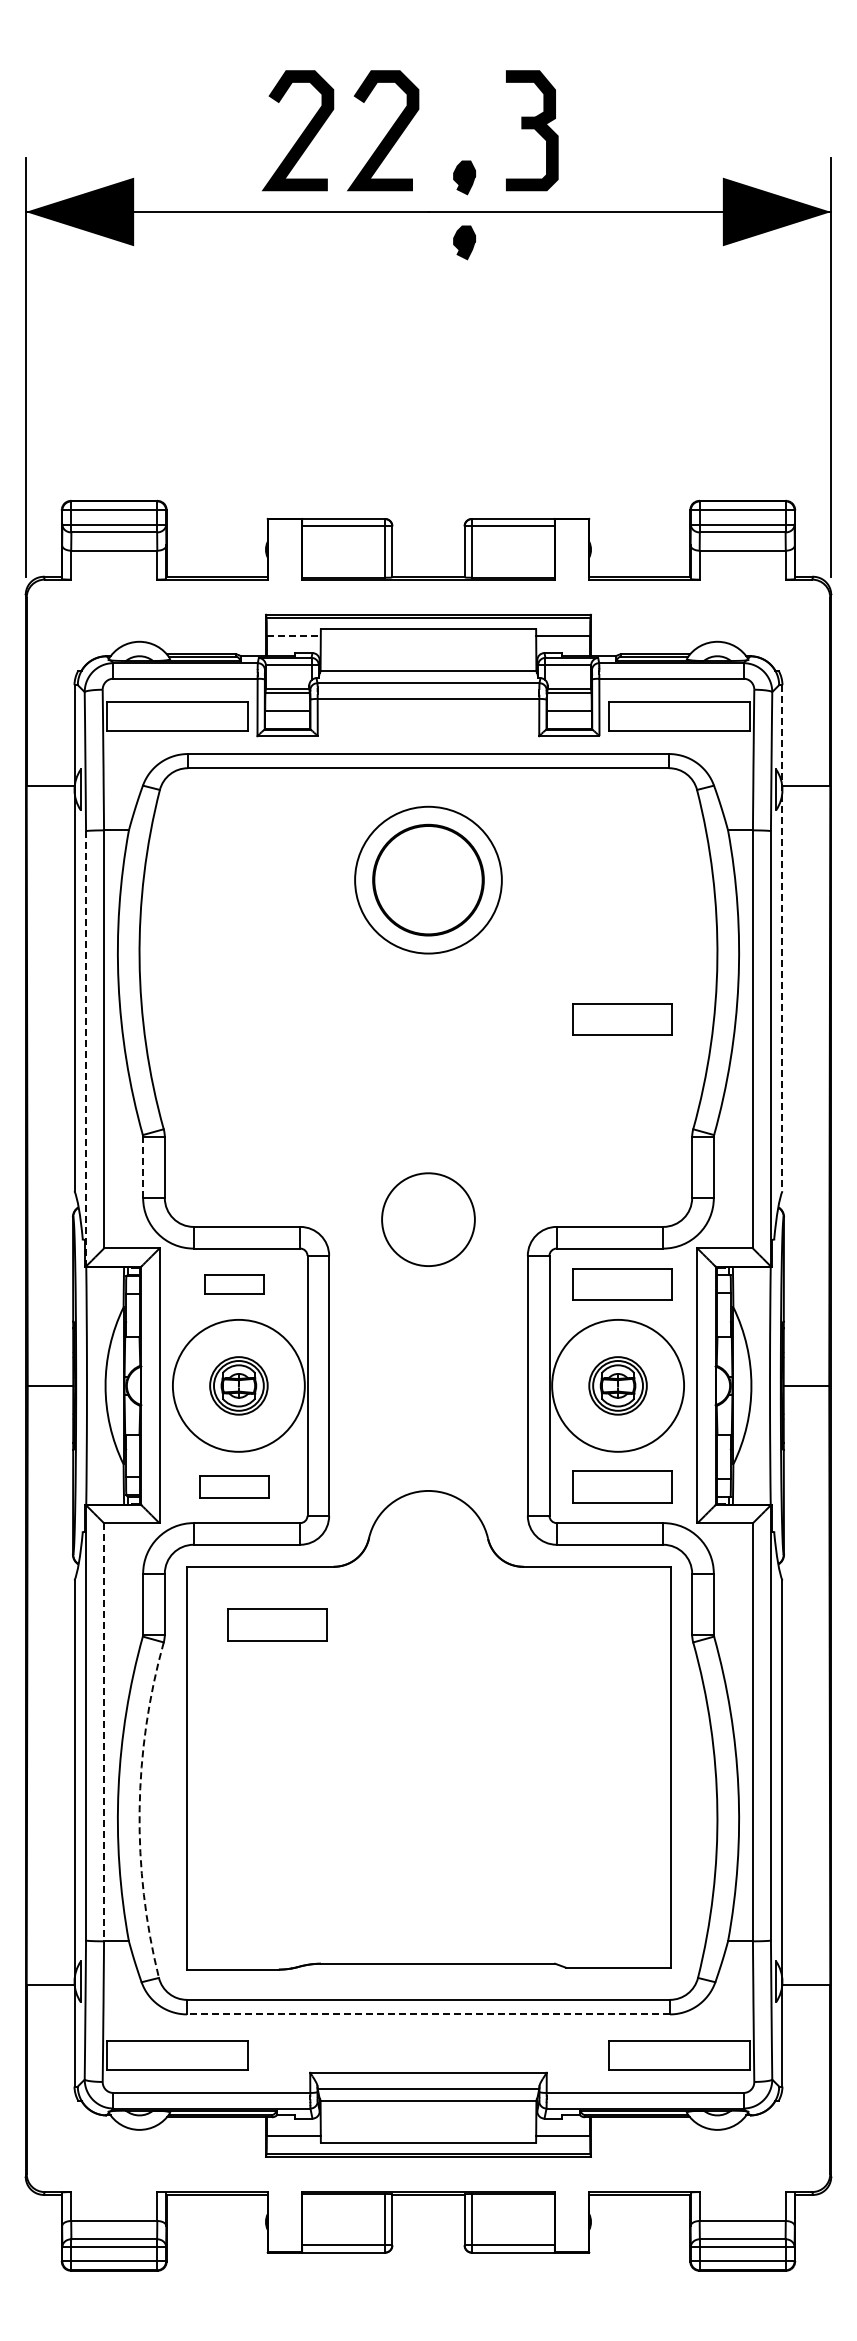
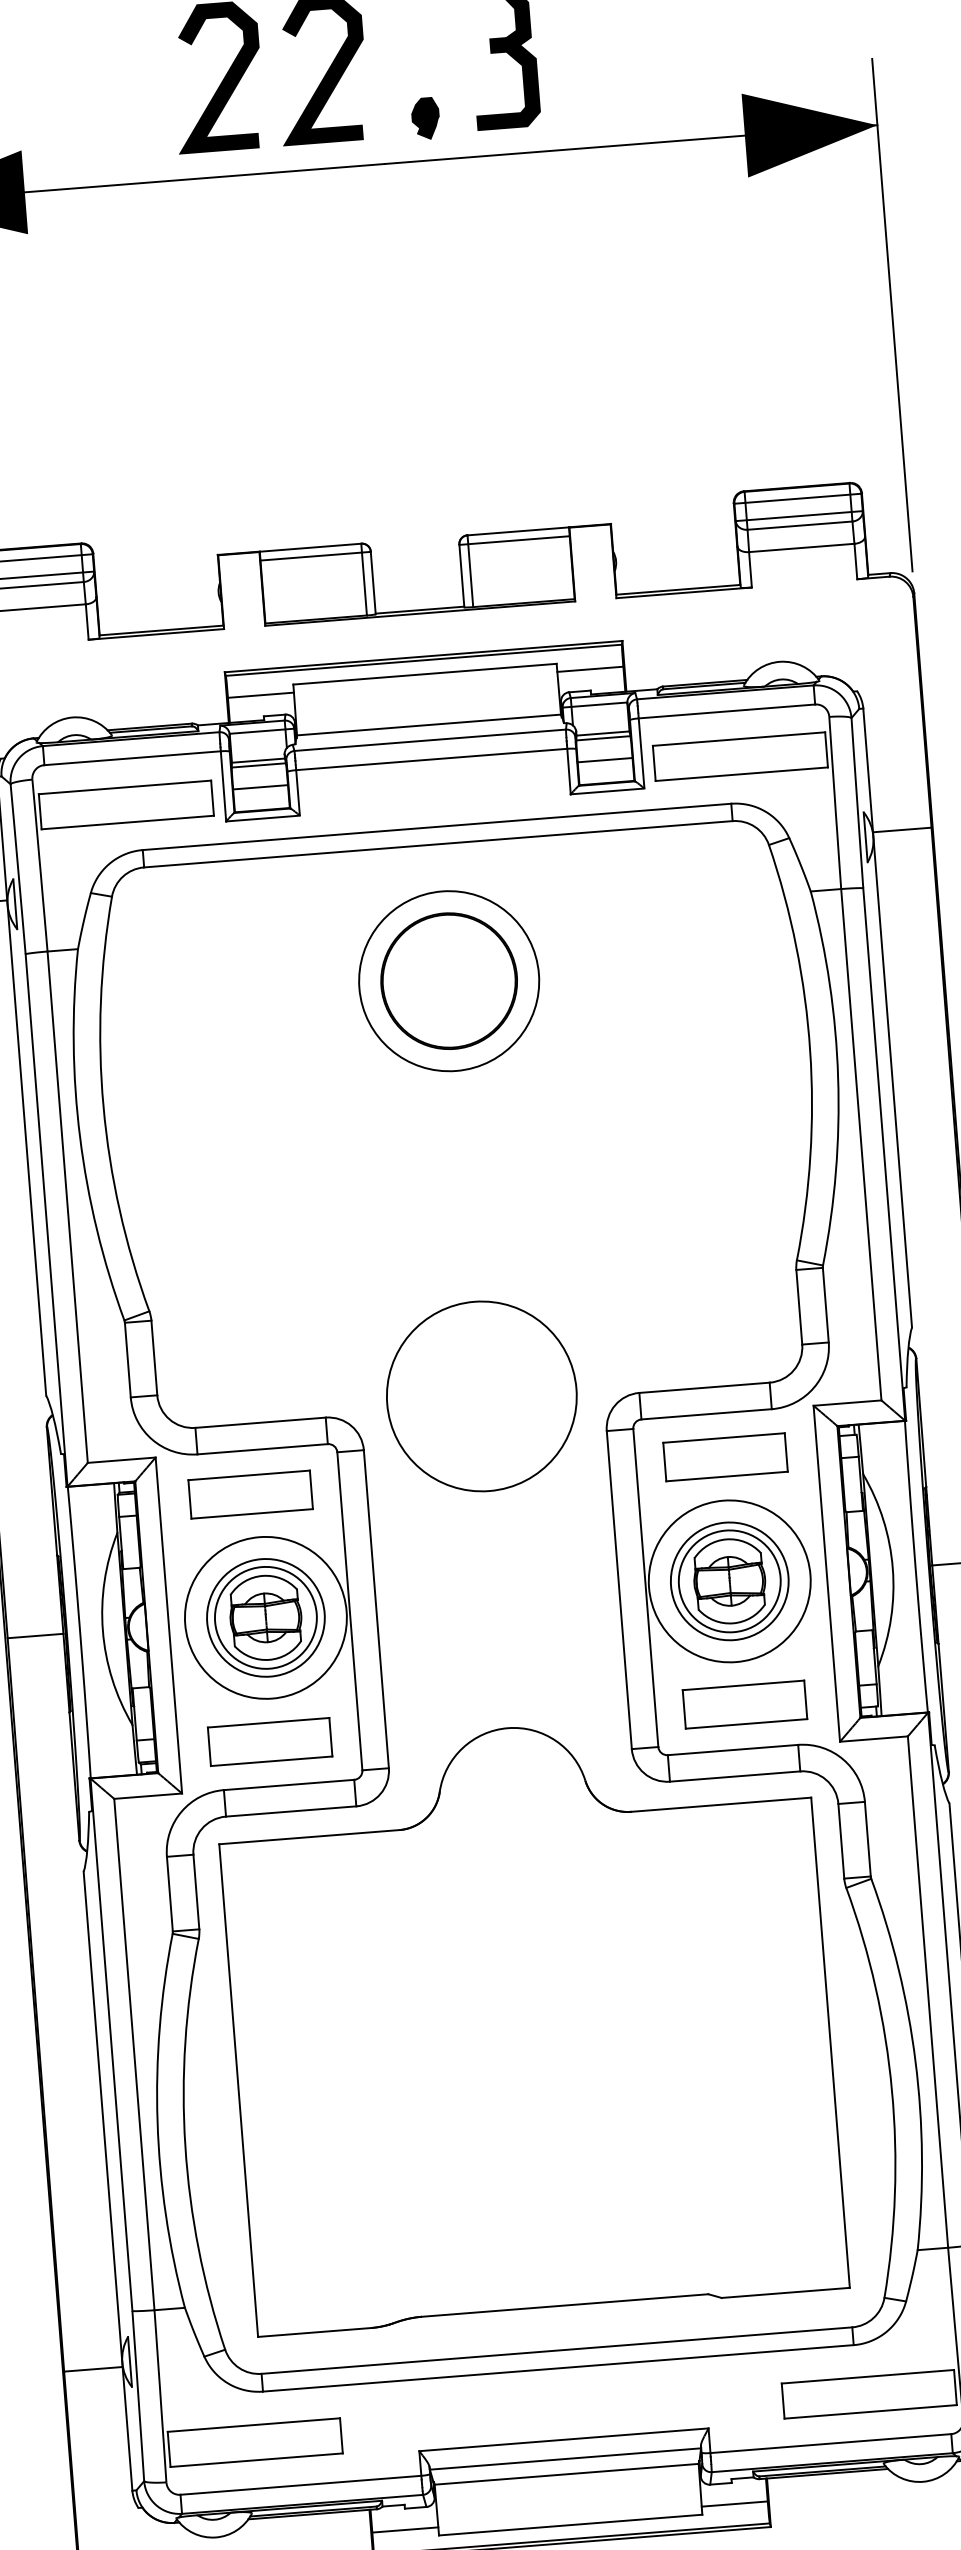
part: (464, 242) -> (431, 197), removed
line: (293, 635) -> (260, 694), dashed -> solid
line: (782, 938) -> (887, 1018), dashed -> solid
part: (622, 1019) -> (699, 1132), removed
line: (86, 1048) -> (47, 1219), dashed -> solid
line: (143, 1167) -> (128, 1360), dashed -> solid
circle: (428, 1219) -> (481, 1396), size x1.67
part: (234, 1284) -> (250, 1494), size x1.67
part: (238, 1385) -> (265, 1617), size x1.67
part: (617, 1385) -> (728, 1581), size x1.67
part: (234, 1486) -> (270, 1741), size x1.43
part: (277, 1624) -> (336, 1906), removed
line: (104, 1732) -> (134, 2054), dashed -> solid
arc: (139, 1809) -> (185, 2145), dashed -> solid
line: (428, 2014) -> (558, 2368), dashed -> solid

